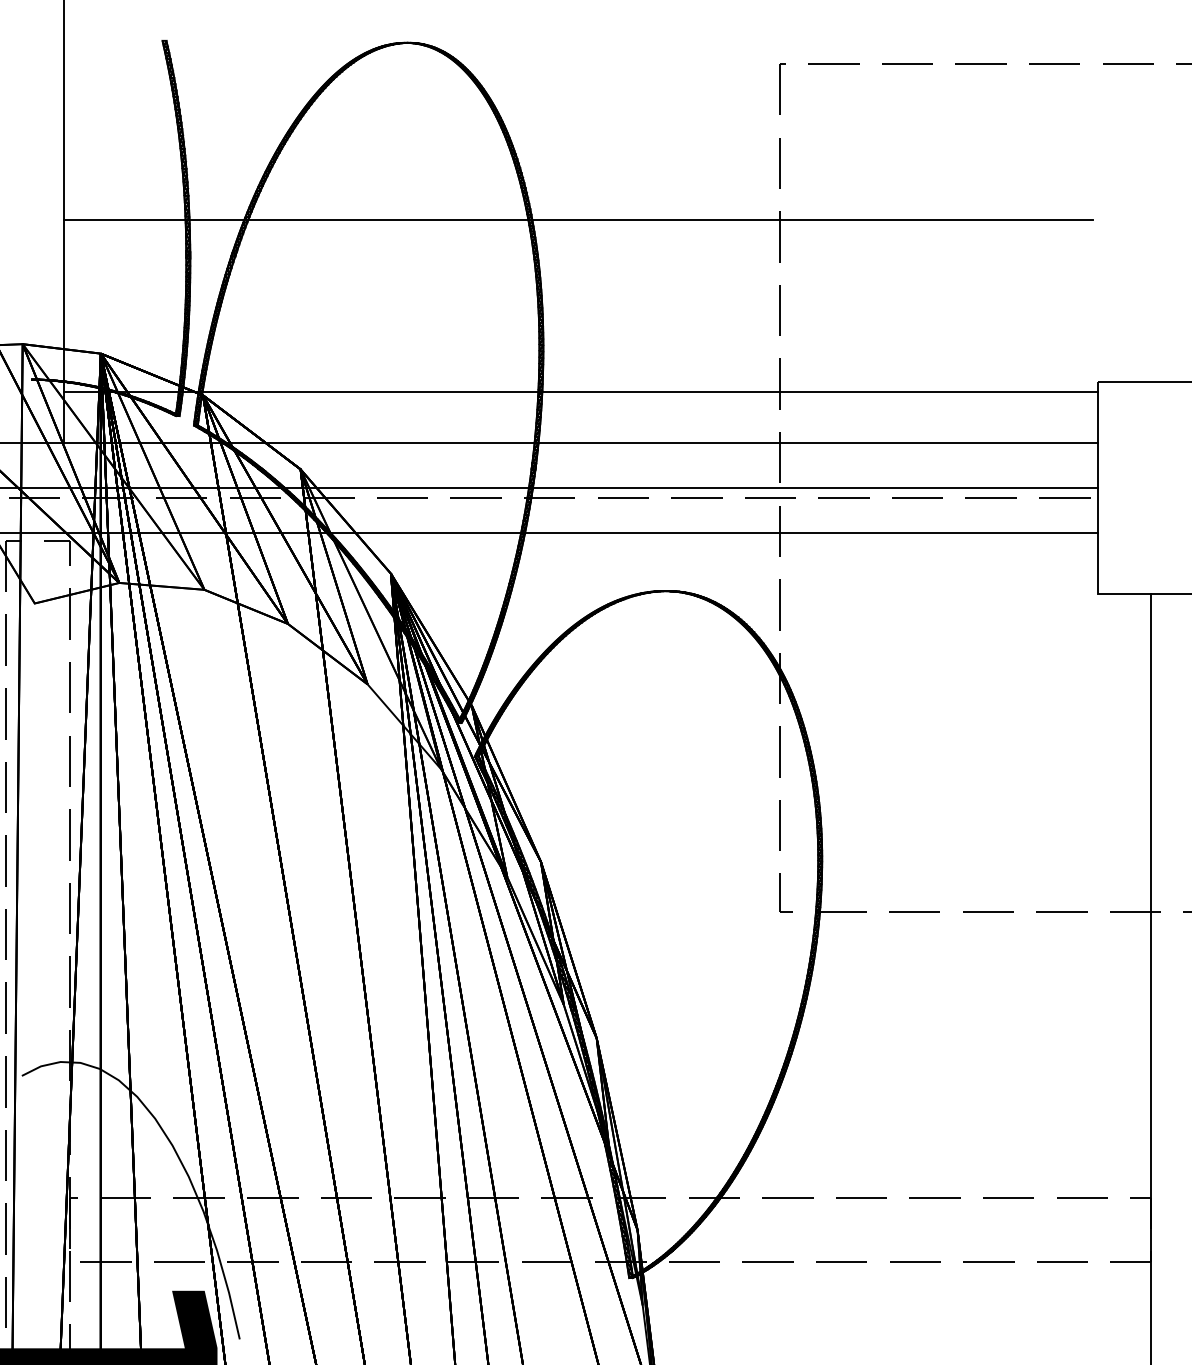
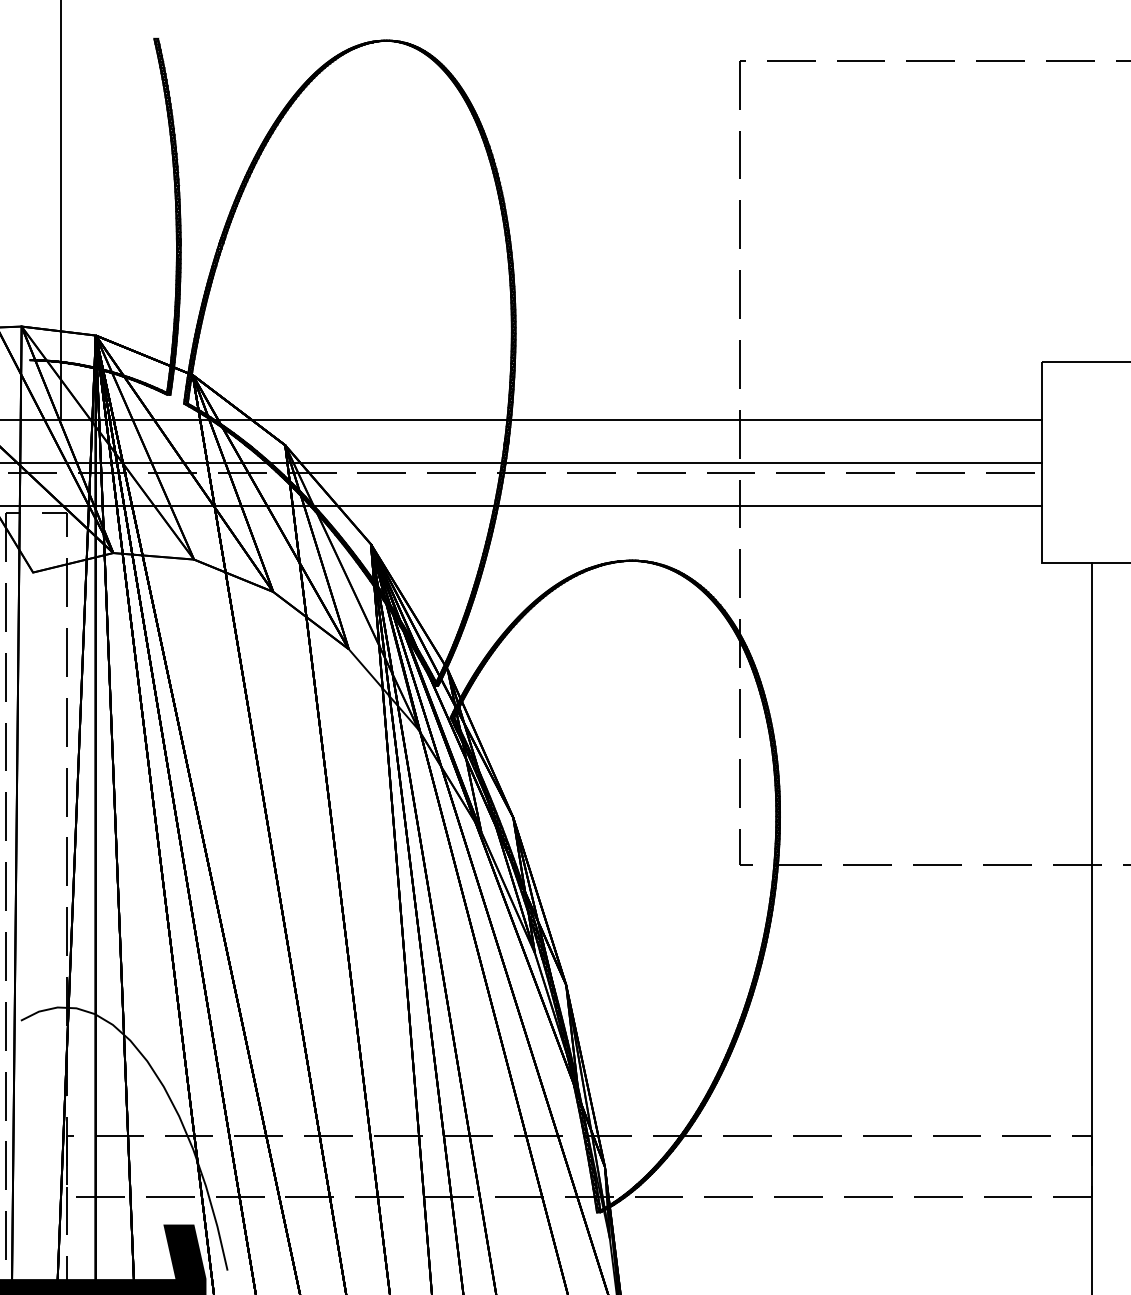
line: (577, 220) -> (547, 209), removed
line: (580, 392) -> (550, 372), removed

